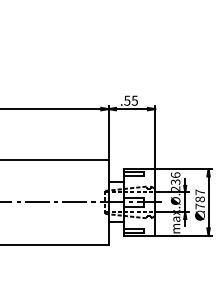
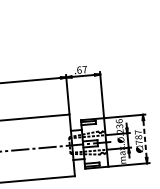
text: (130, 100) -> (81, 69), .55 -> .67
line: (208, 202) -> (144, 139), solid -> dashed

